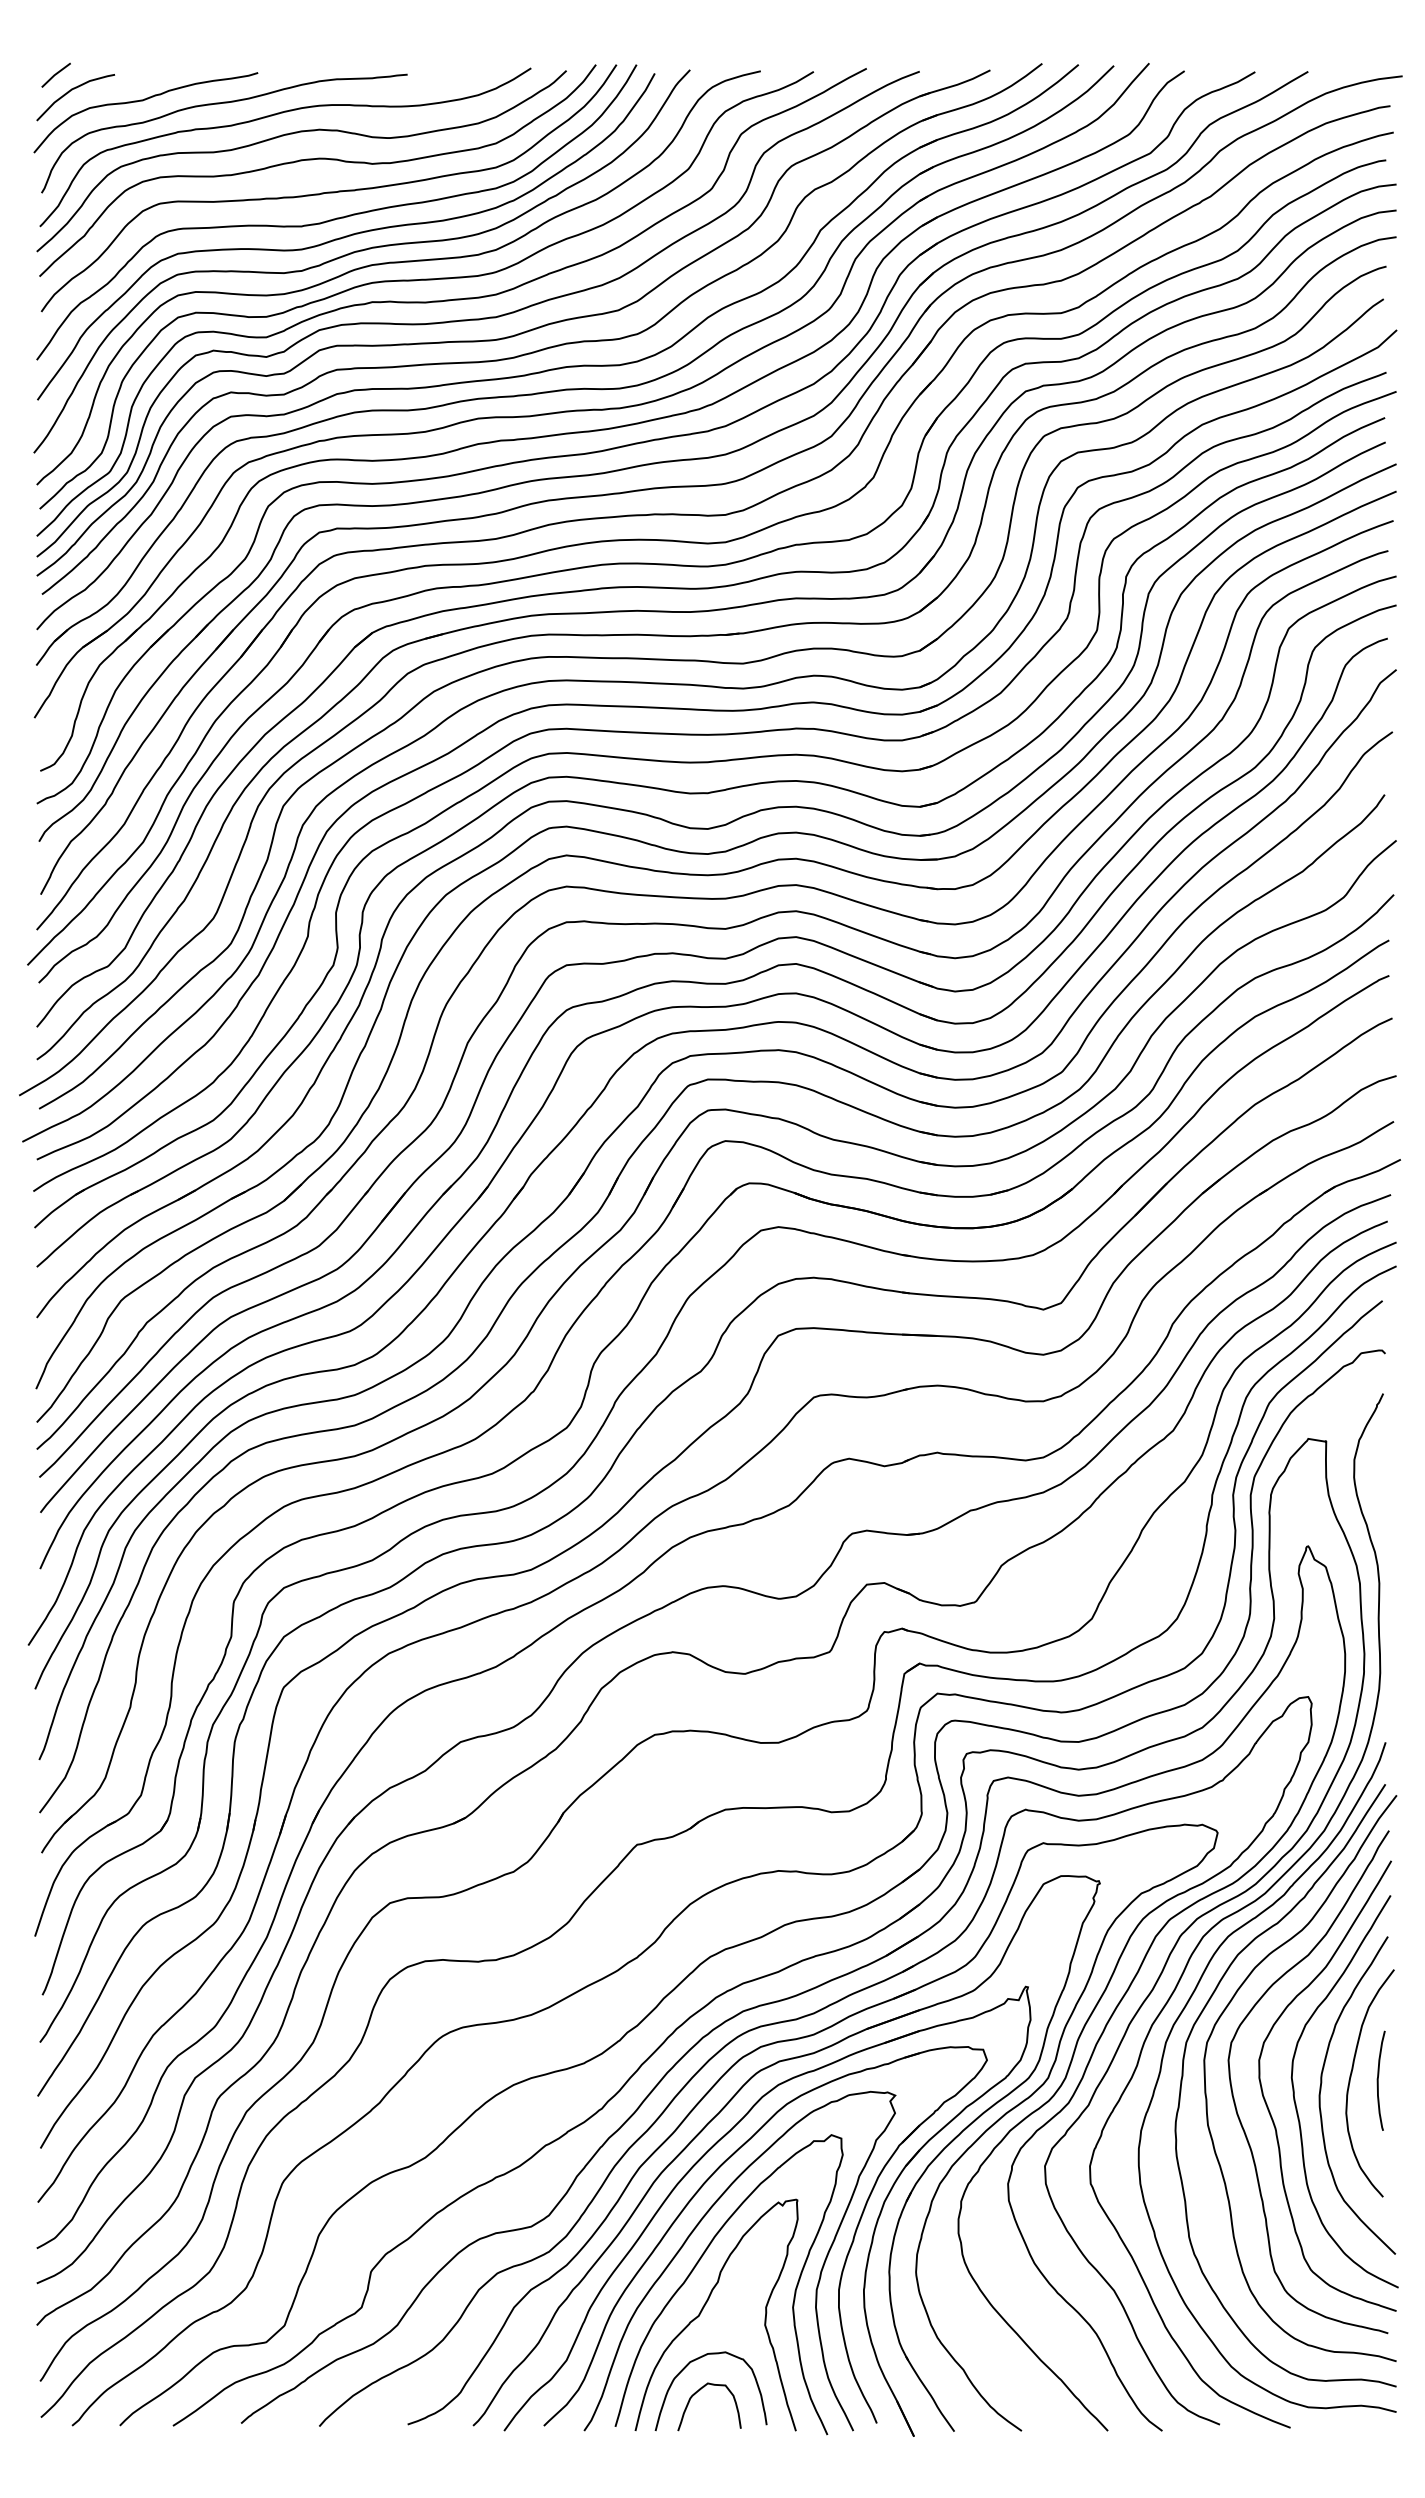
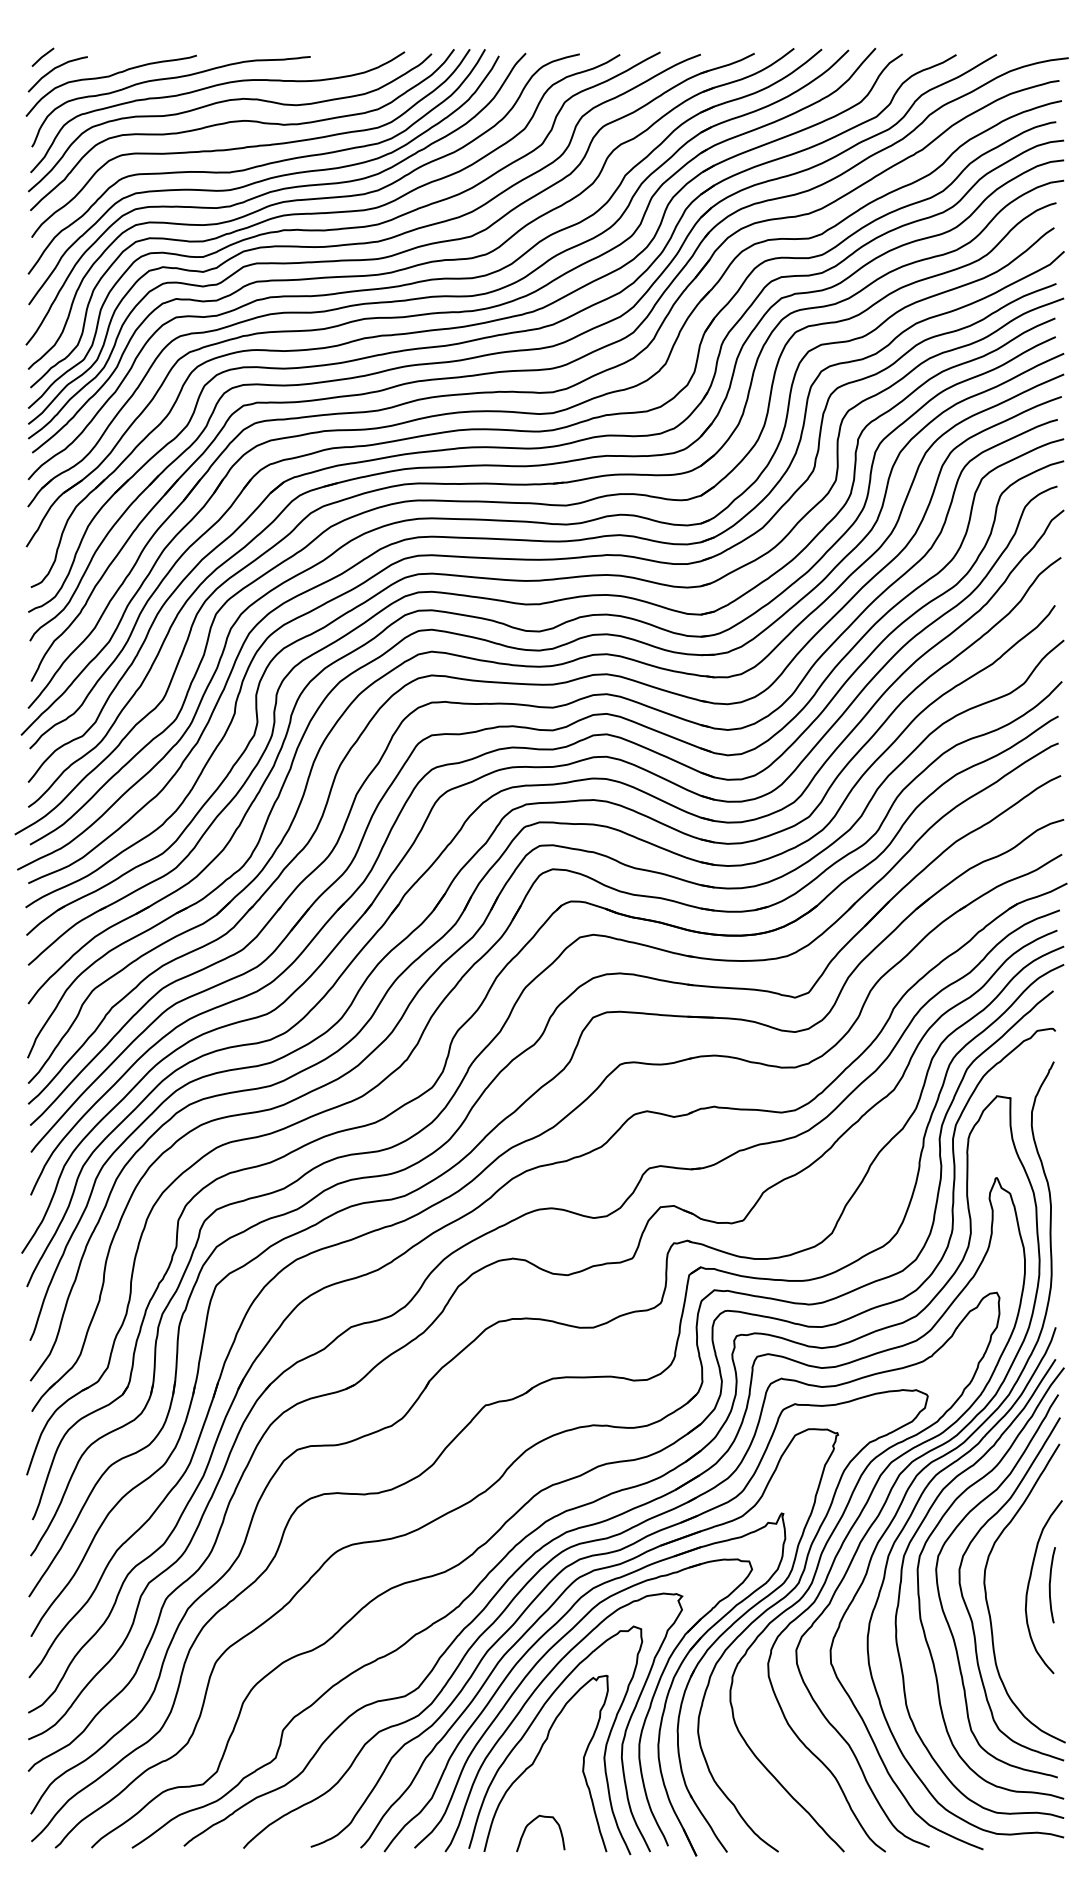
curve: (1321, 2090) -> (1006, 1592), removed
curve: (686, 2367) -> (523, 1803), removed

